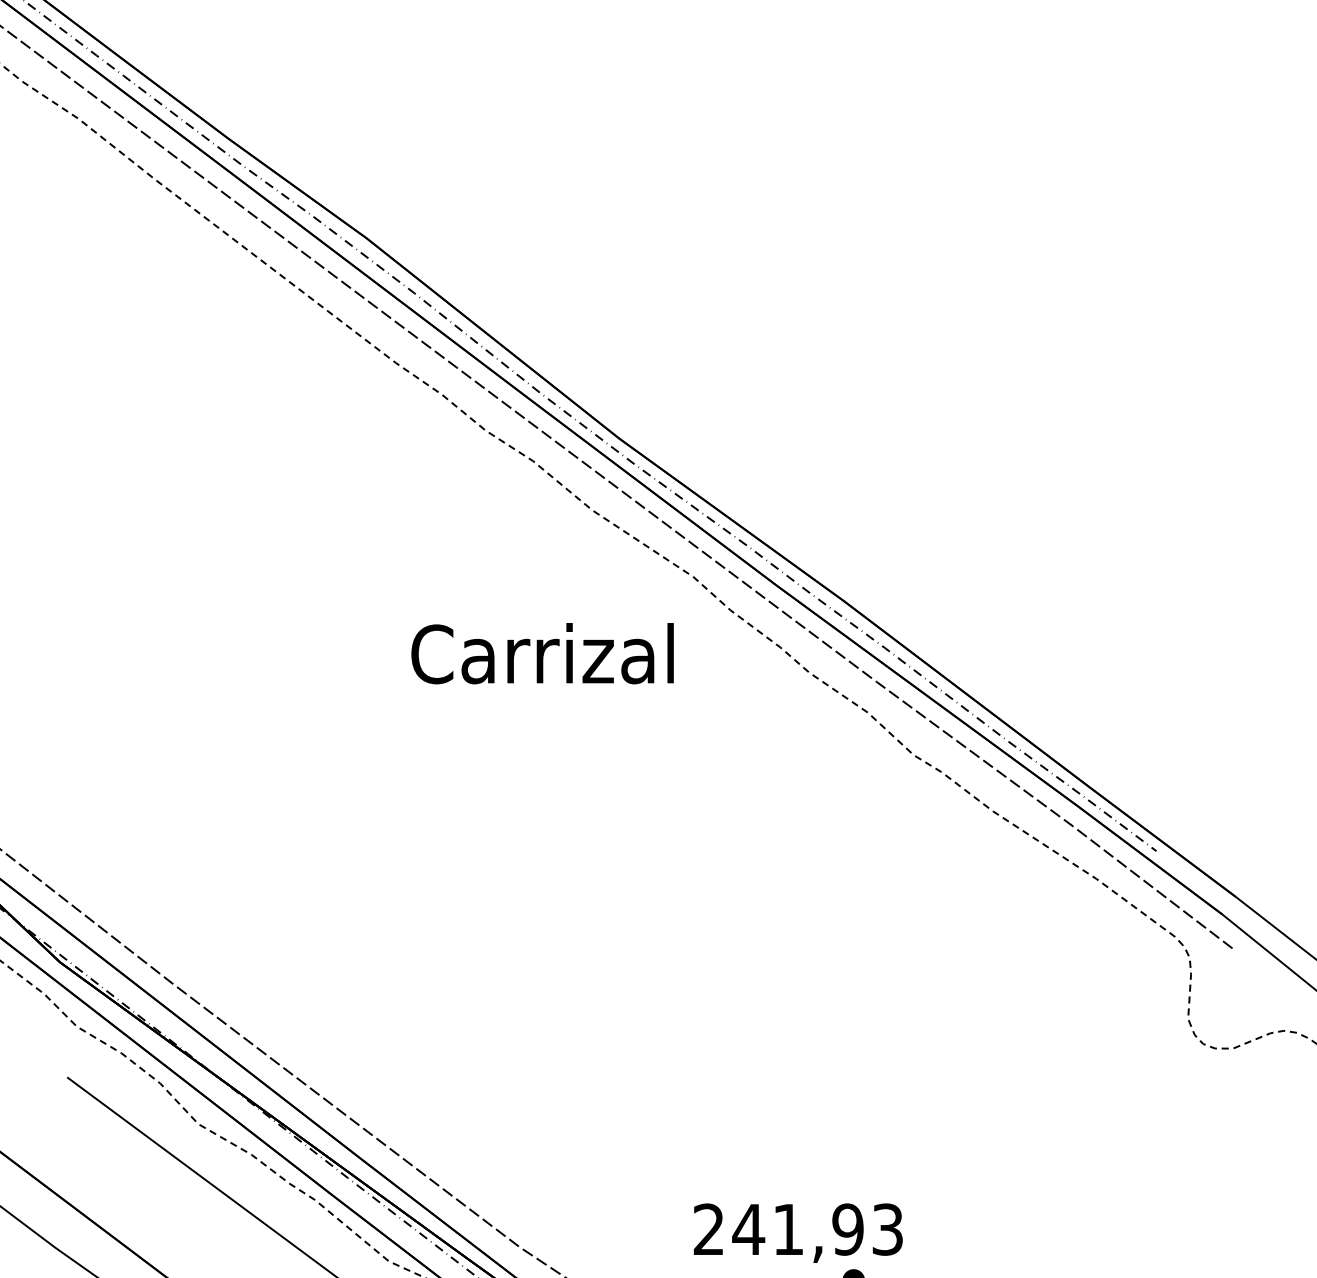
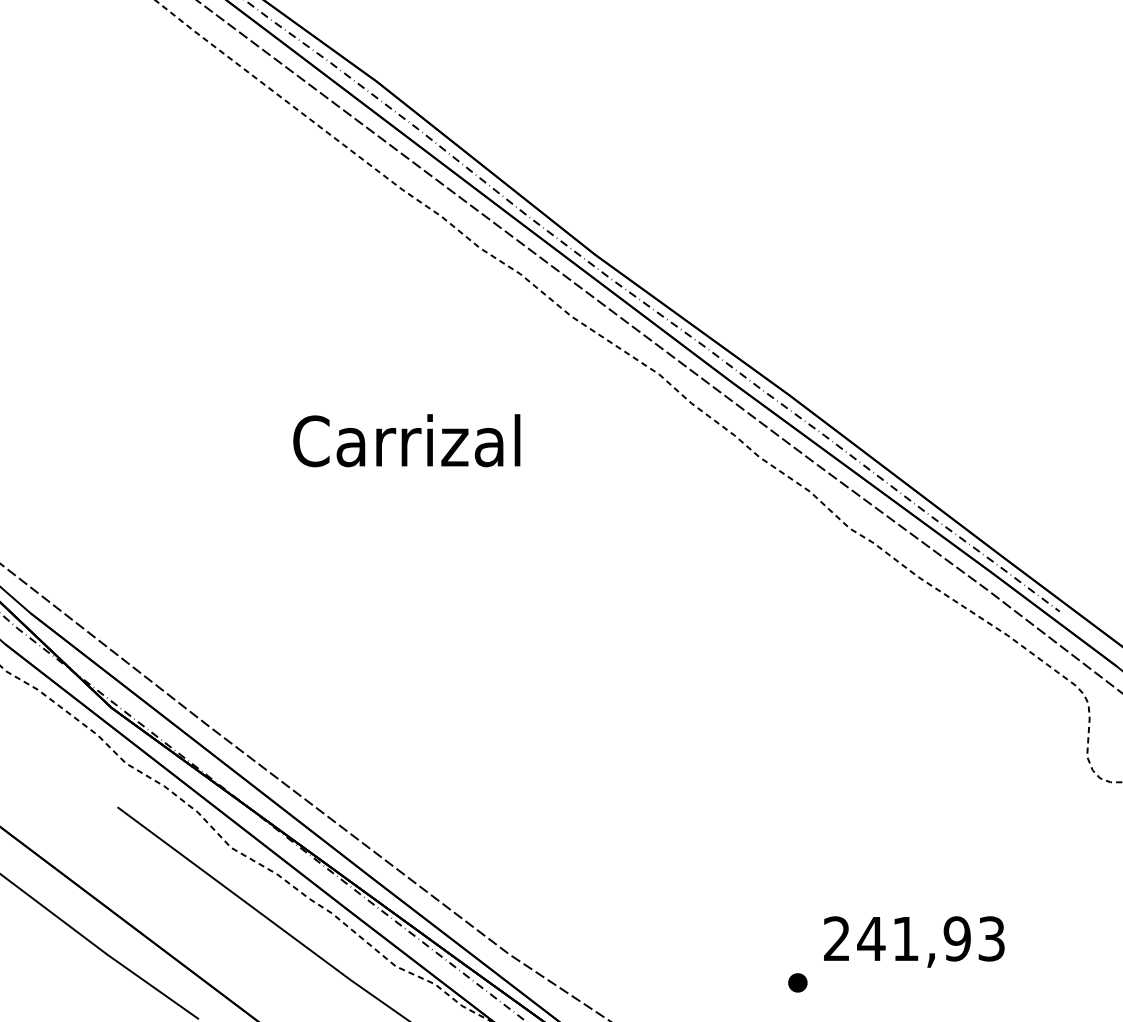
text: (542, 653) -> (406, 440), moved
text: (797, 1232) -> (913, 941), moved

